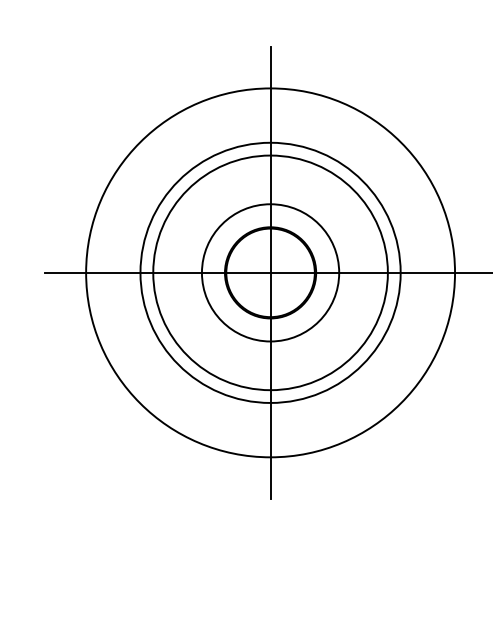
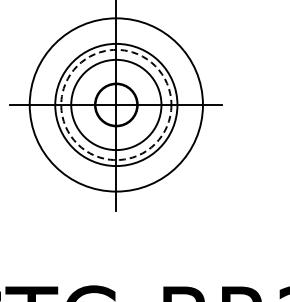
circle: (270, 271) -> (116, 104), size x1.4
circle: (270, 271) -> (116, 104), solid -> dashed

